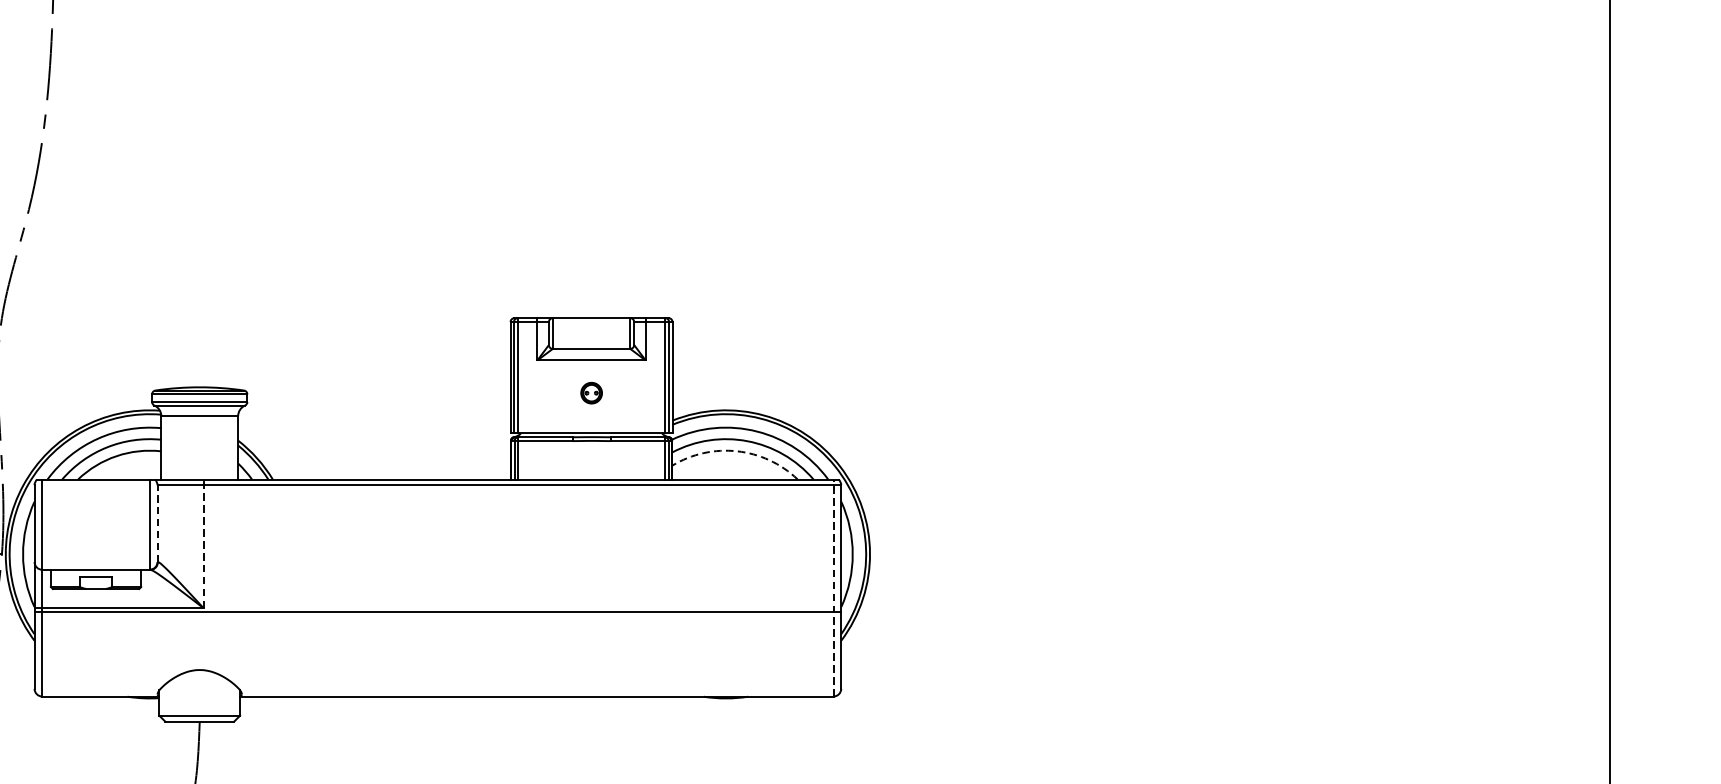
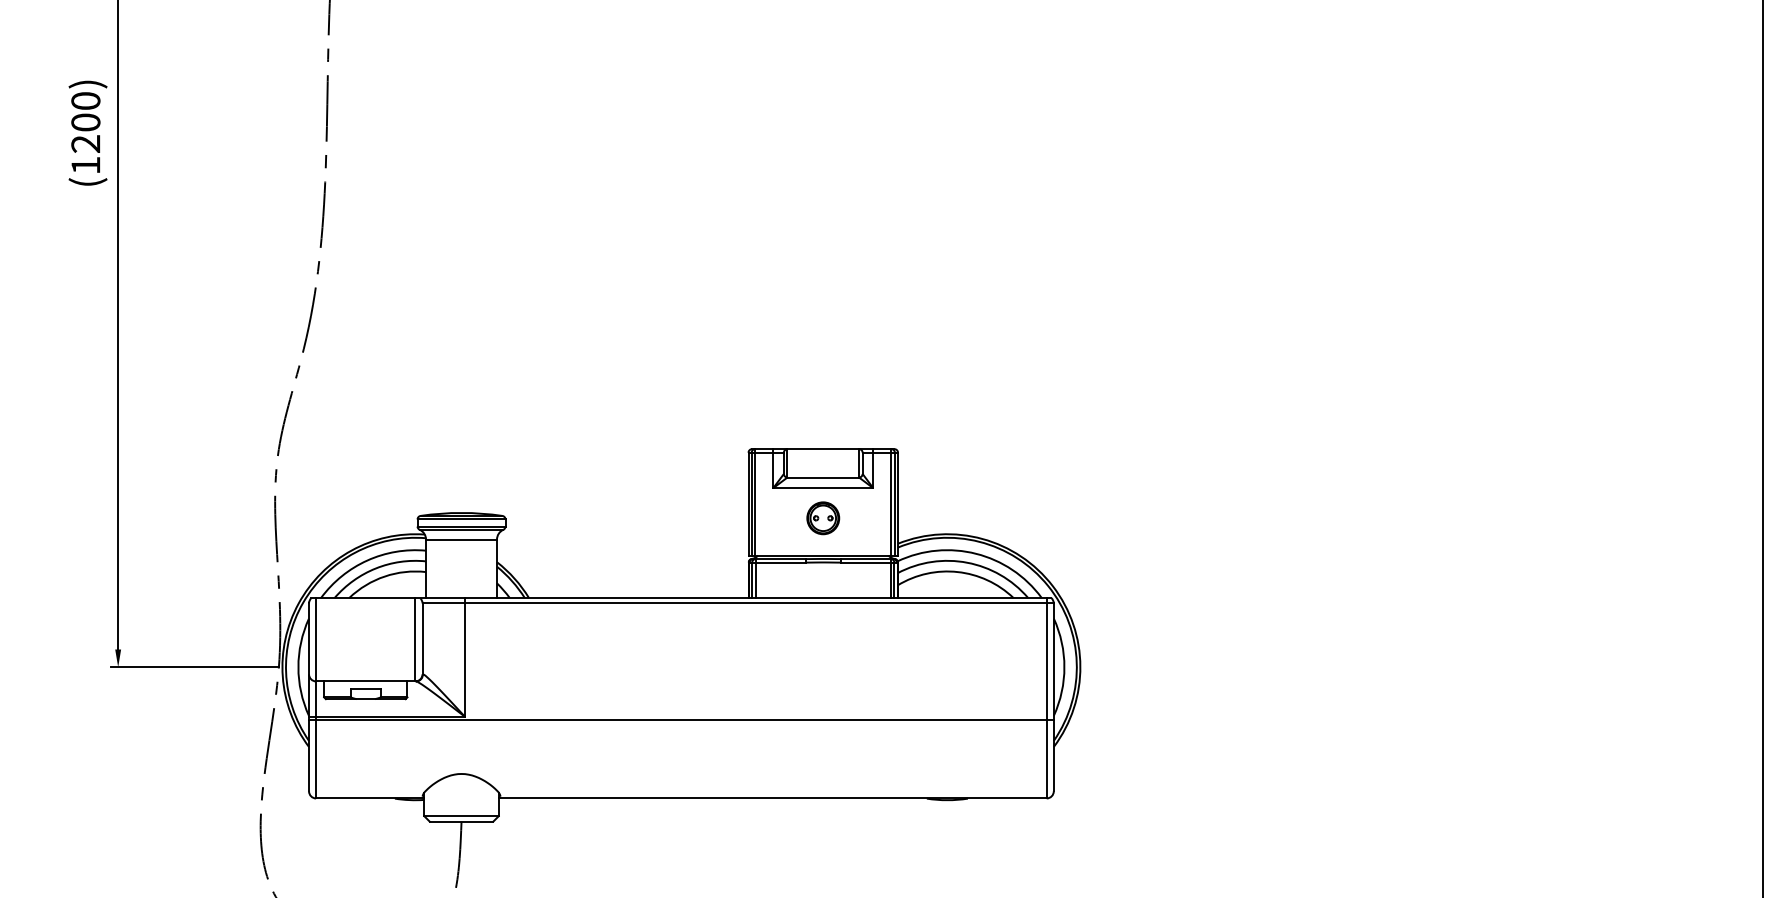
part: (591, 393) -> (823, 518), size x1.67
arc: (736, 451) -> (957, 572), dashed -> solid
line: (157, 523) -> (422, 638), dashed -> solid
line: (204, 542) -> (465, 656), dashed -> solid
line: (833, 587) -> (1046, 697), dashed -> solid

